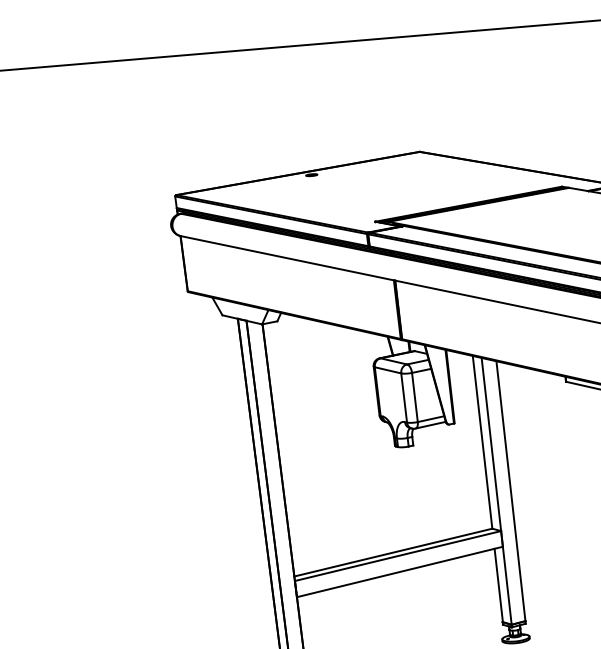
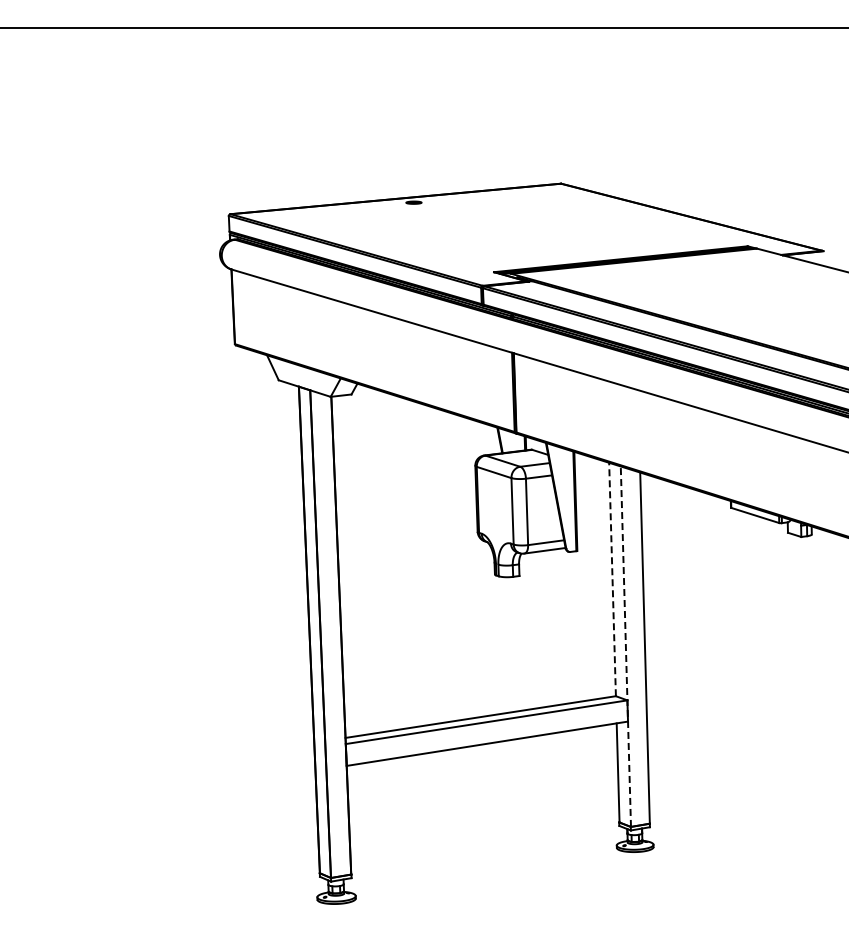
line: (482, 442) -> (612, 579), solid -> dashed
line: (496, 491) -> (625, 646), solid -> dashed

